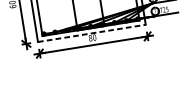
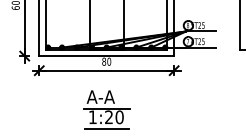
line: (92, 33) -> (107, 56), dashed -> solid
part: (98, 76) -> (106, 109), added

